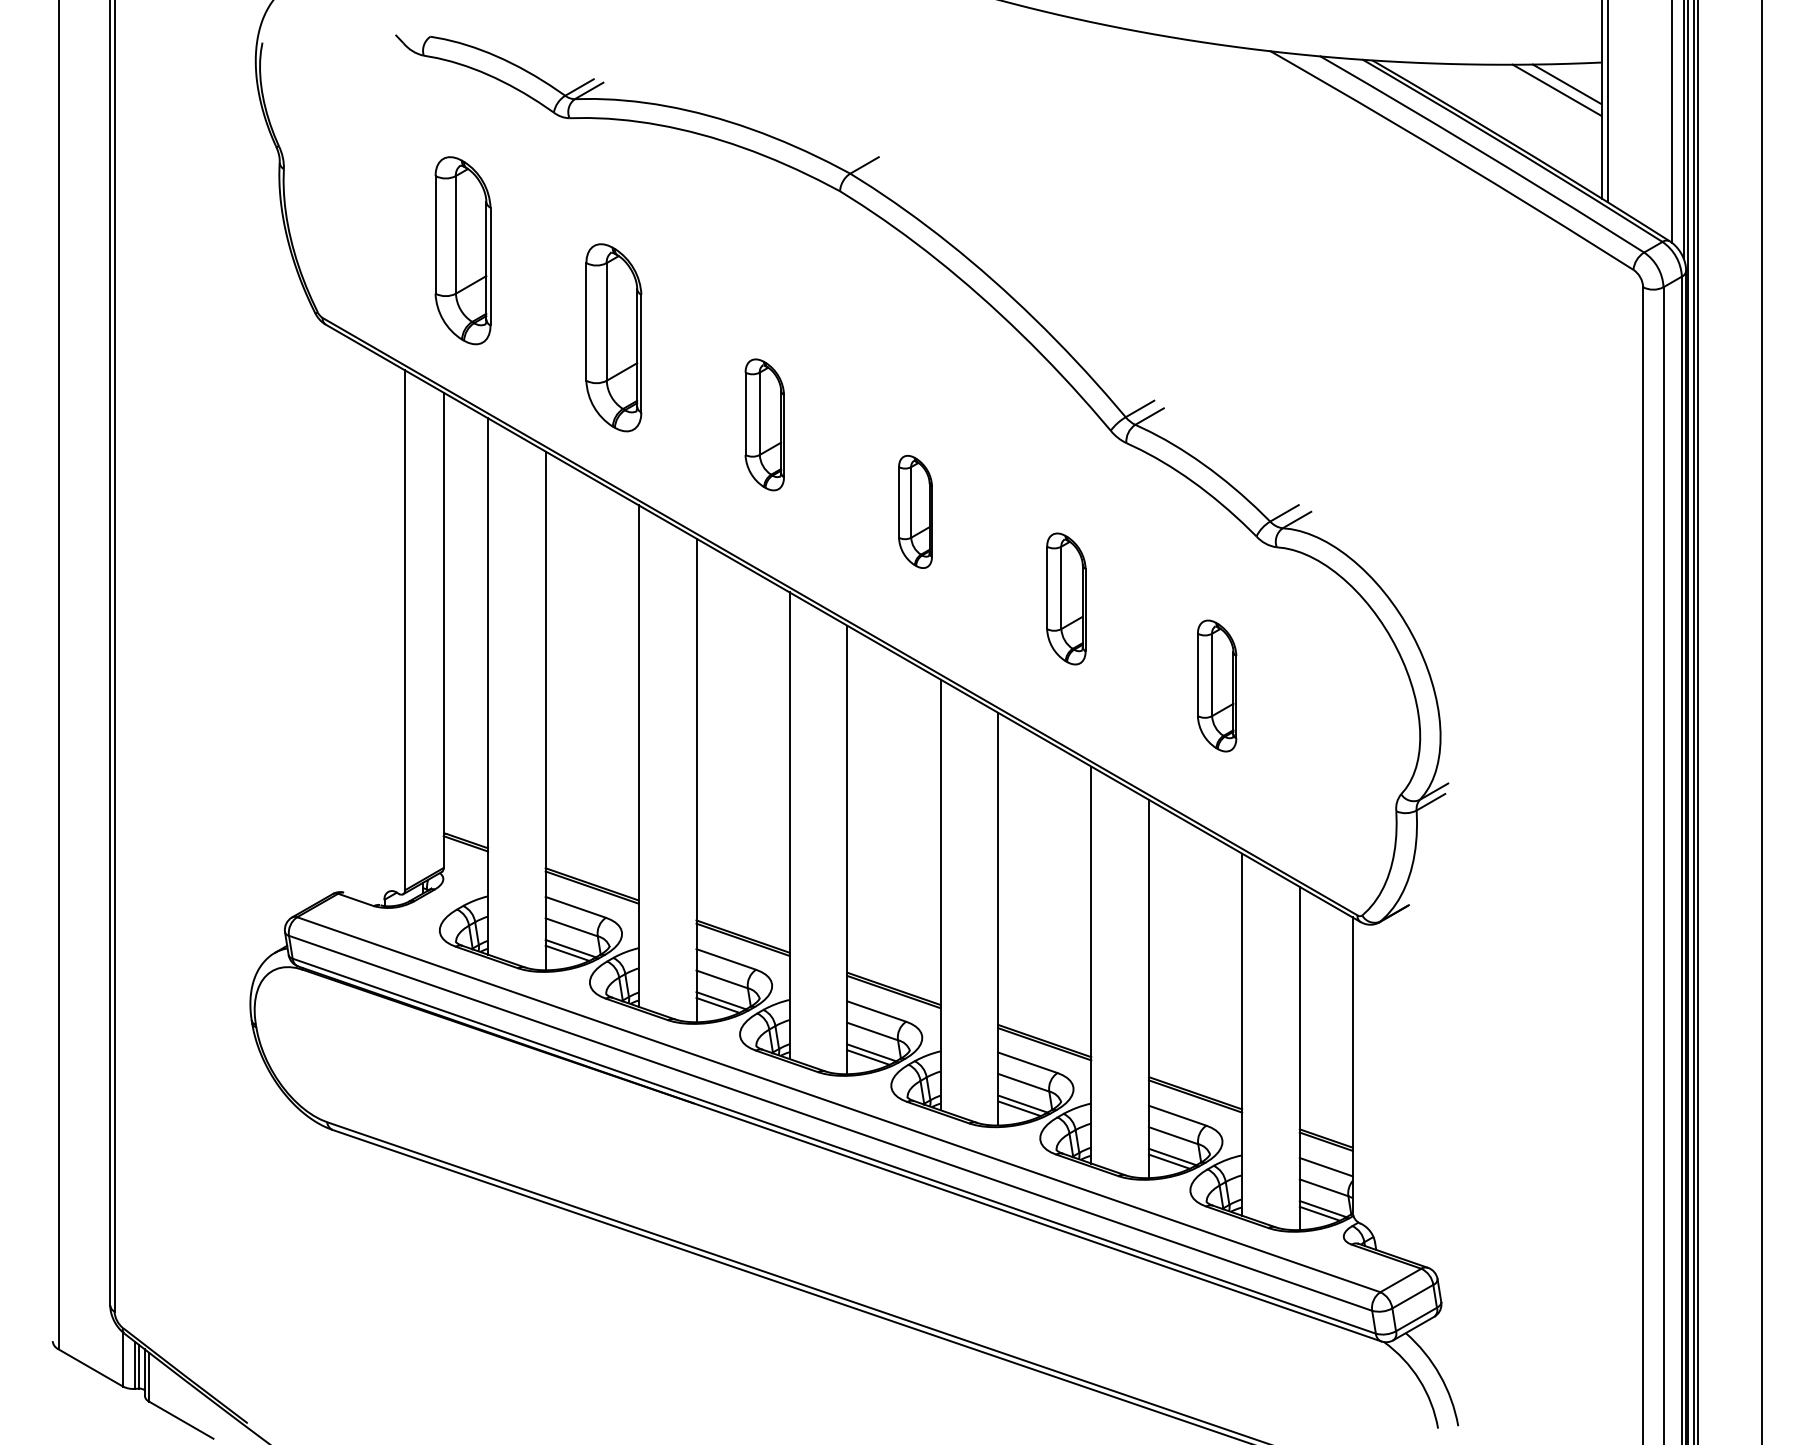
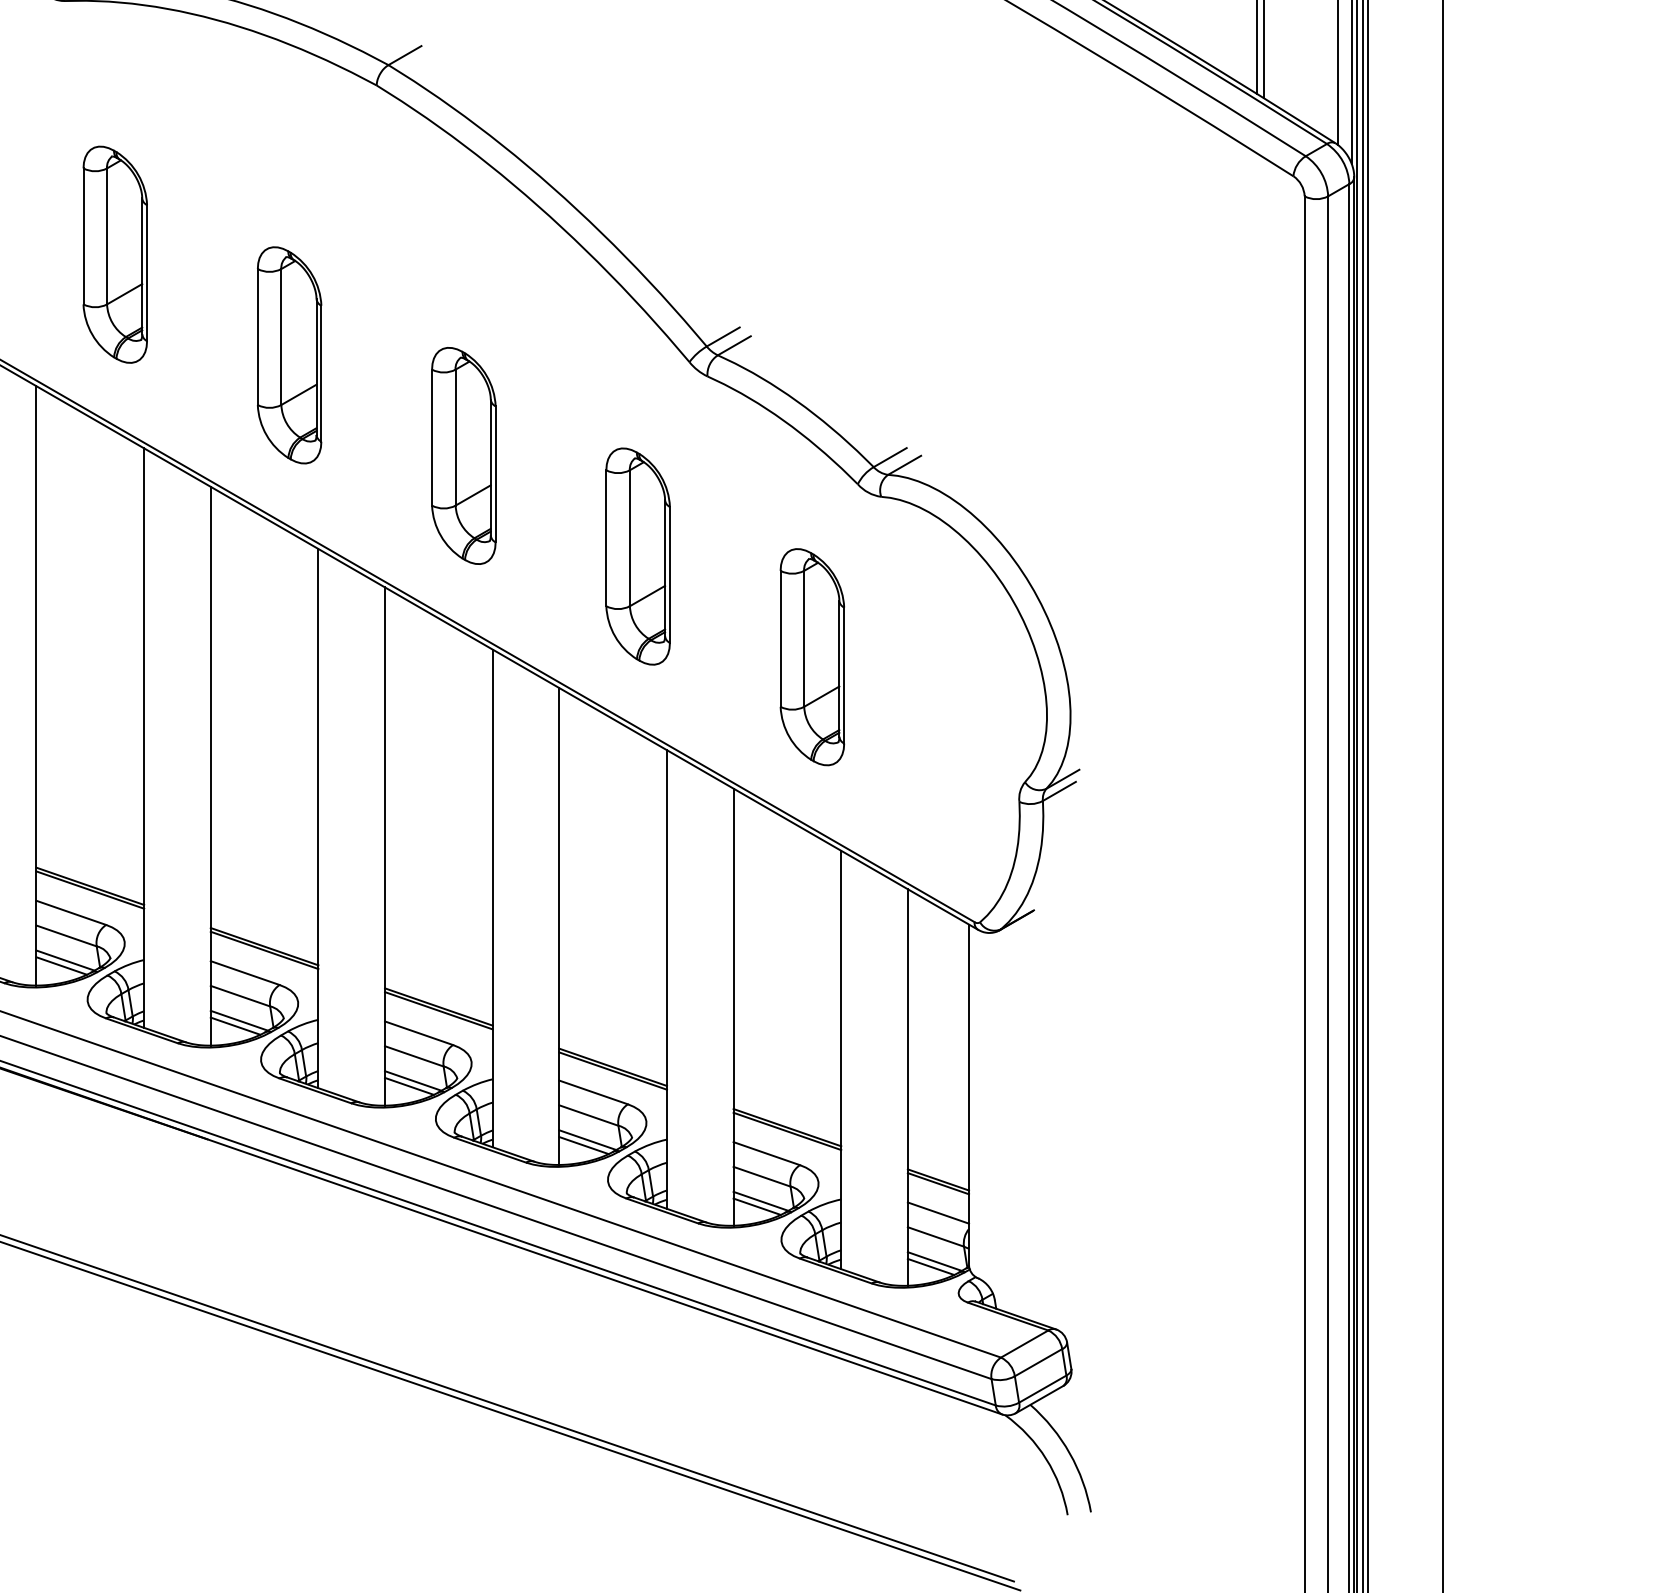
part: (764, 424) -> (289, 354), size x1.43
part: (915, 511) -> (463, 455), size x1.67
part: (1066, 598) -> (638, 555), size x1.43
part: (1216, 685) -> (811, 656), size x1.43

